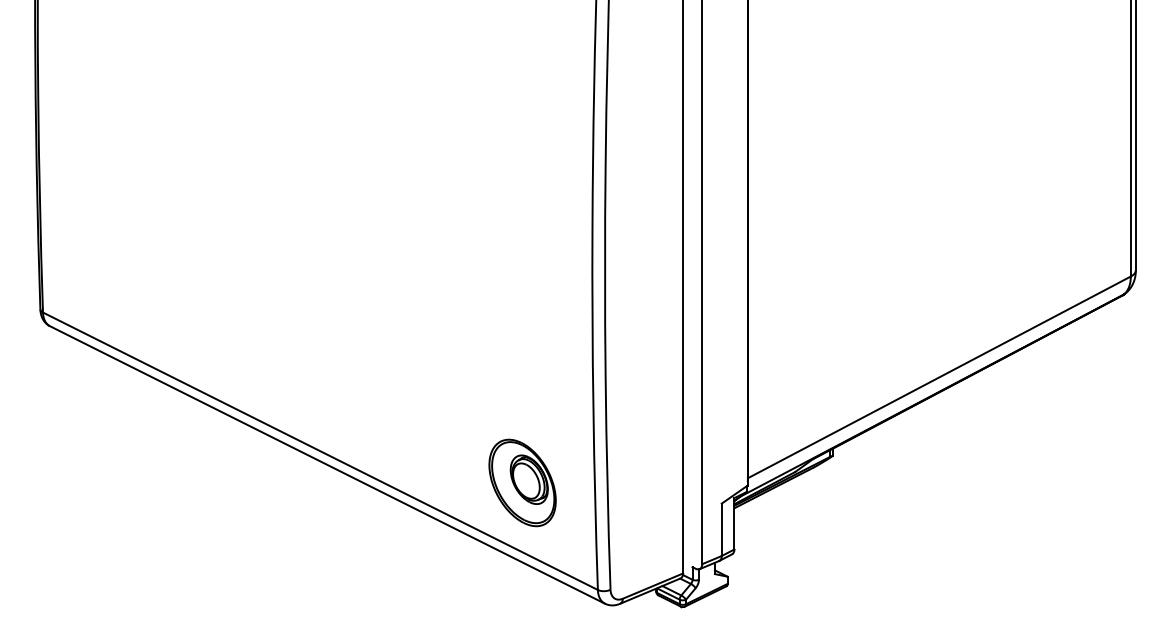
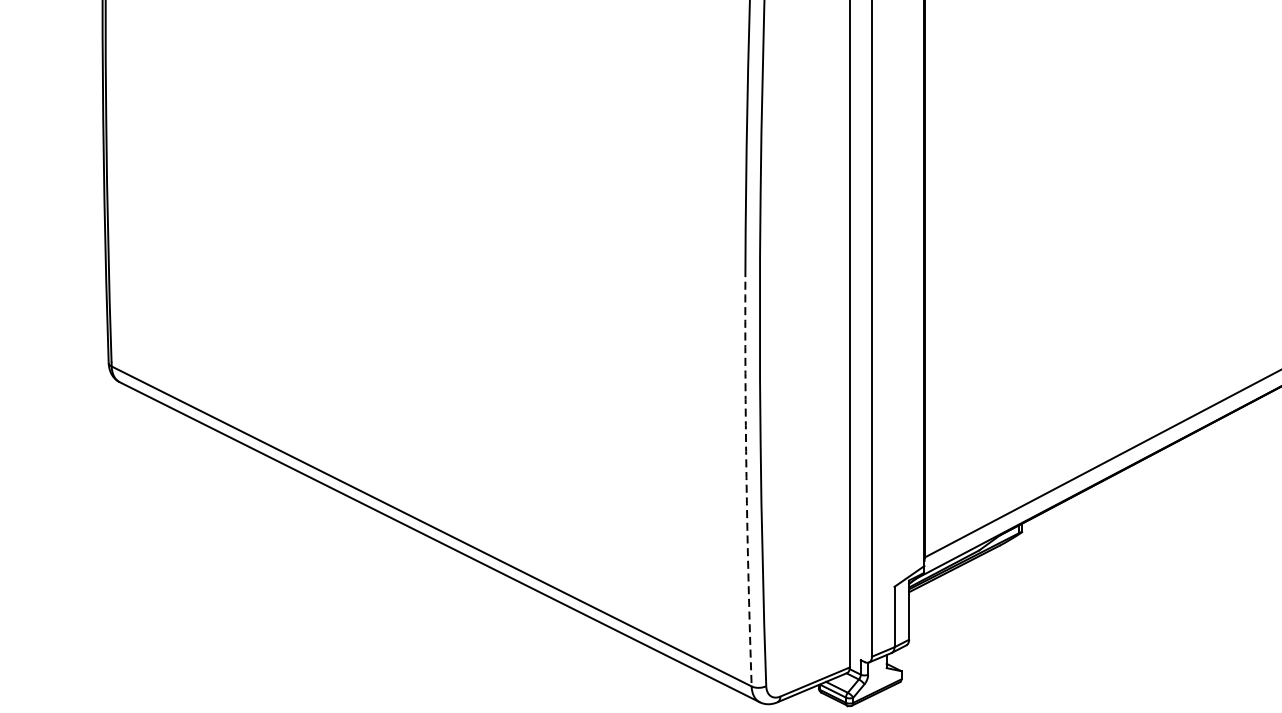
arc: (593, 409) -> (746, 478), solid -> dashed
part: (522, 482) -> (664, 562), removed

